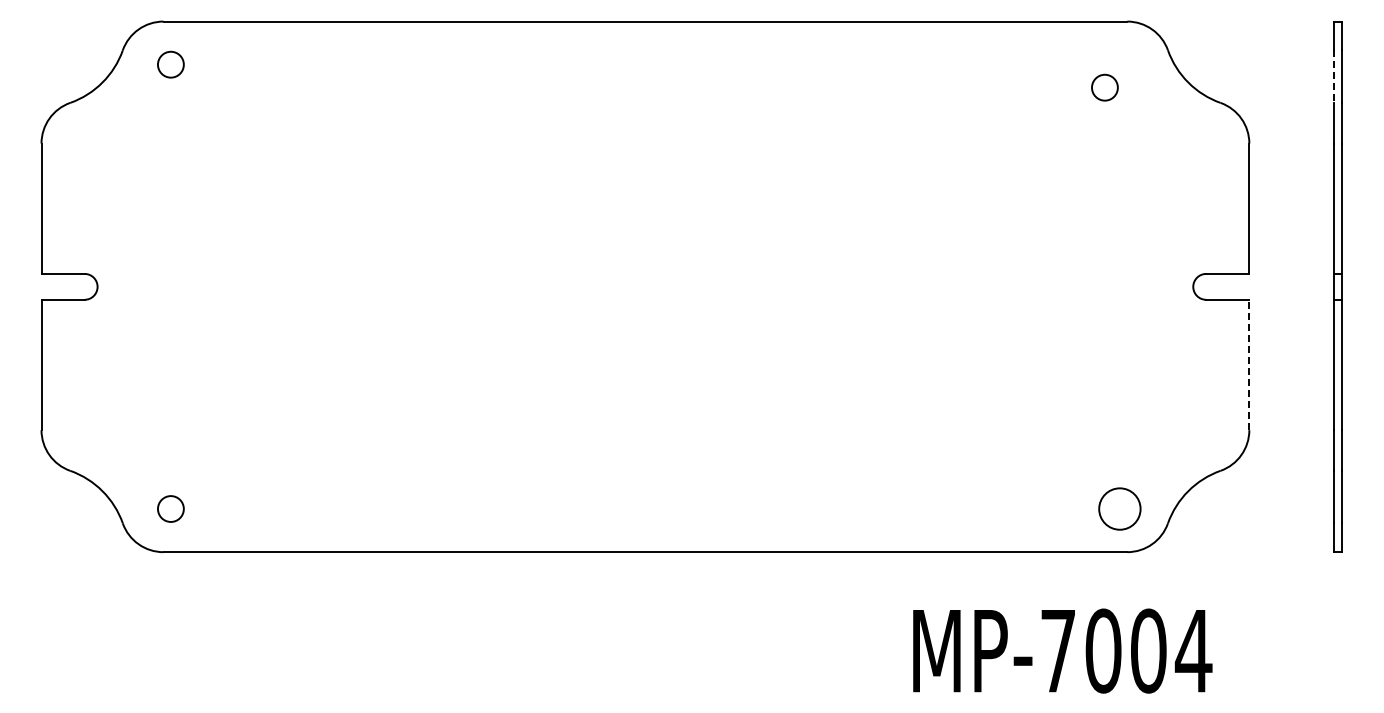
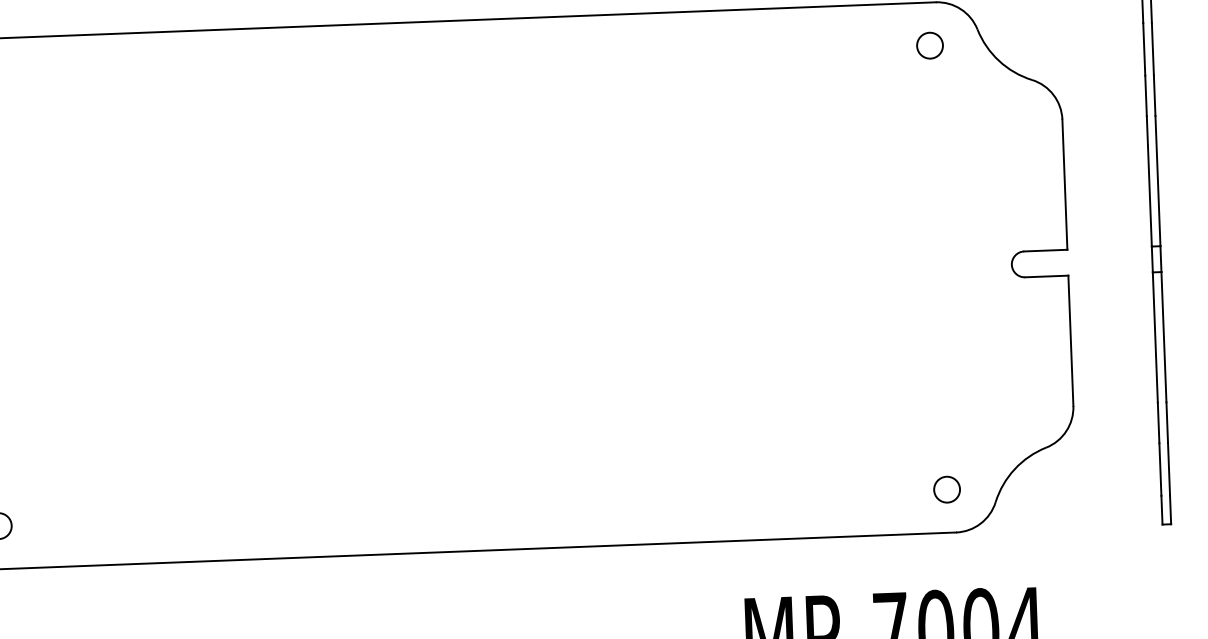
line: (1333, 77) -> (1143, 50), dashed -> solid
circle: (1104, 87) -> (929, 45), moved
line: (1249, 364) -> (1071, 340), dashed -> solid
circle: (1119, 508) -> (946, 489), size x0.62

